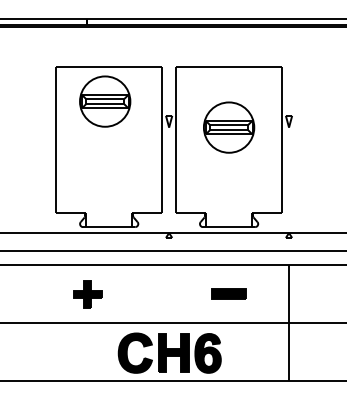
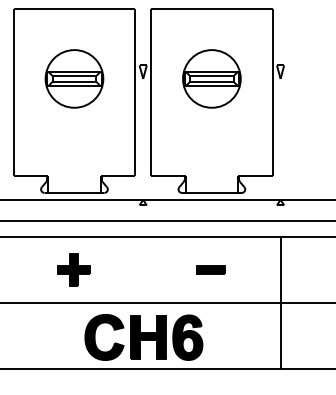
part: (105, 101) -> (74, 78), moved
part: (87, 294) -> (73, 270), moved
part: (228, 294) -> (211, 270), size x0.71

